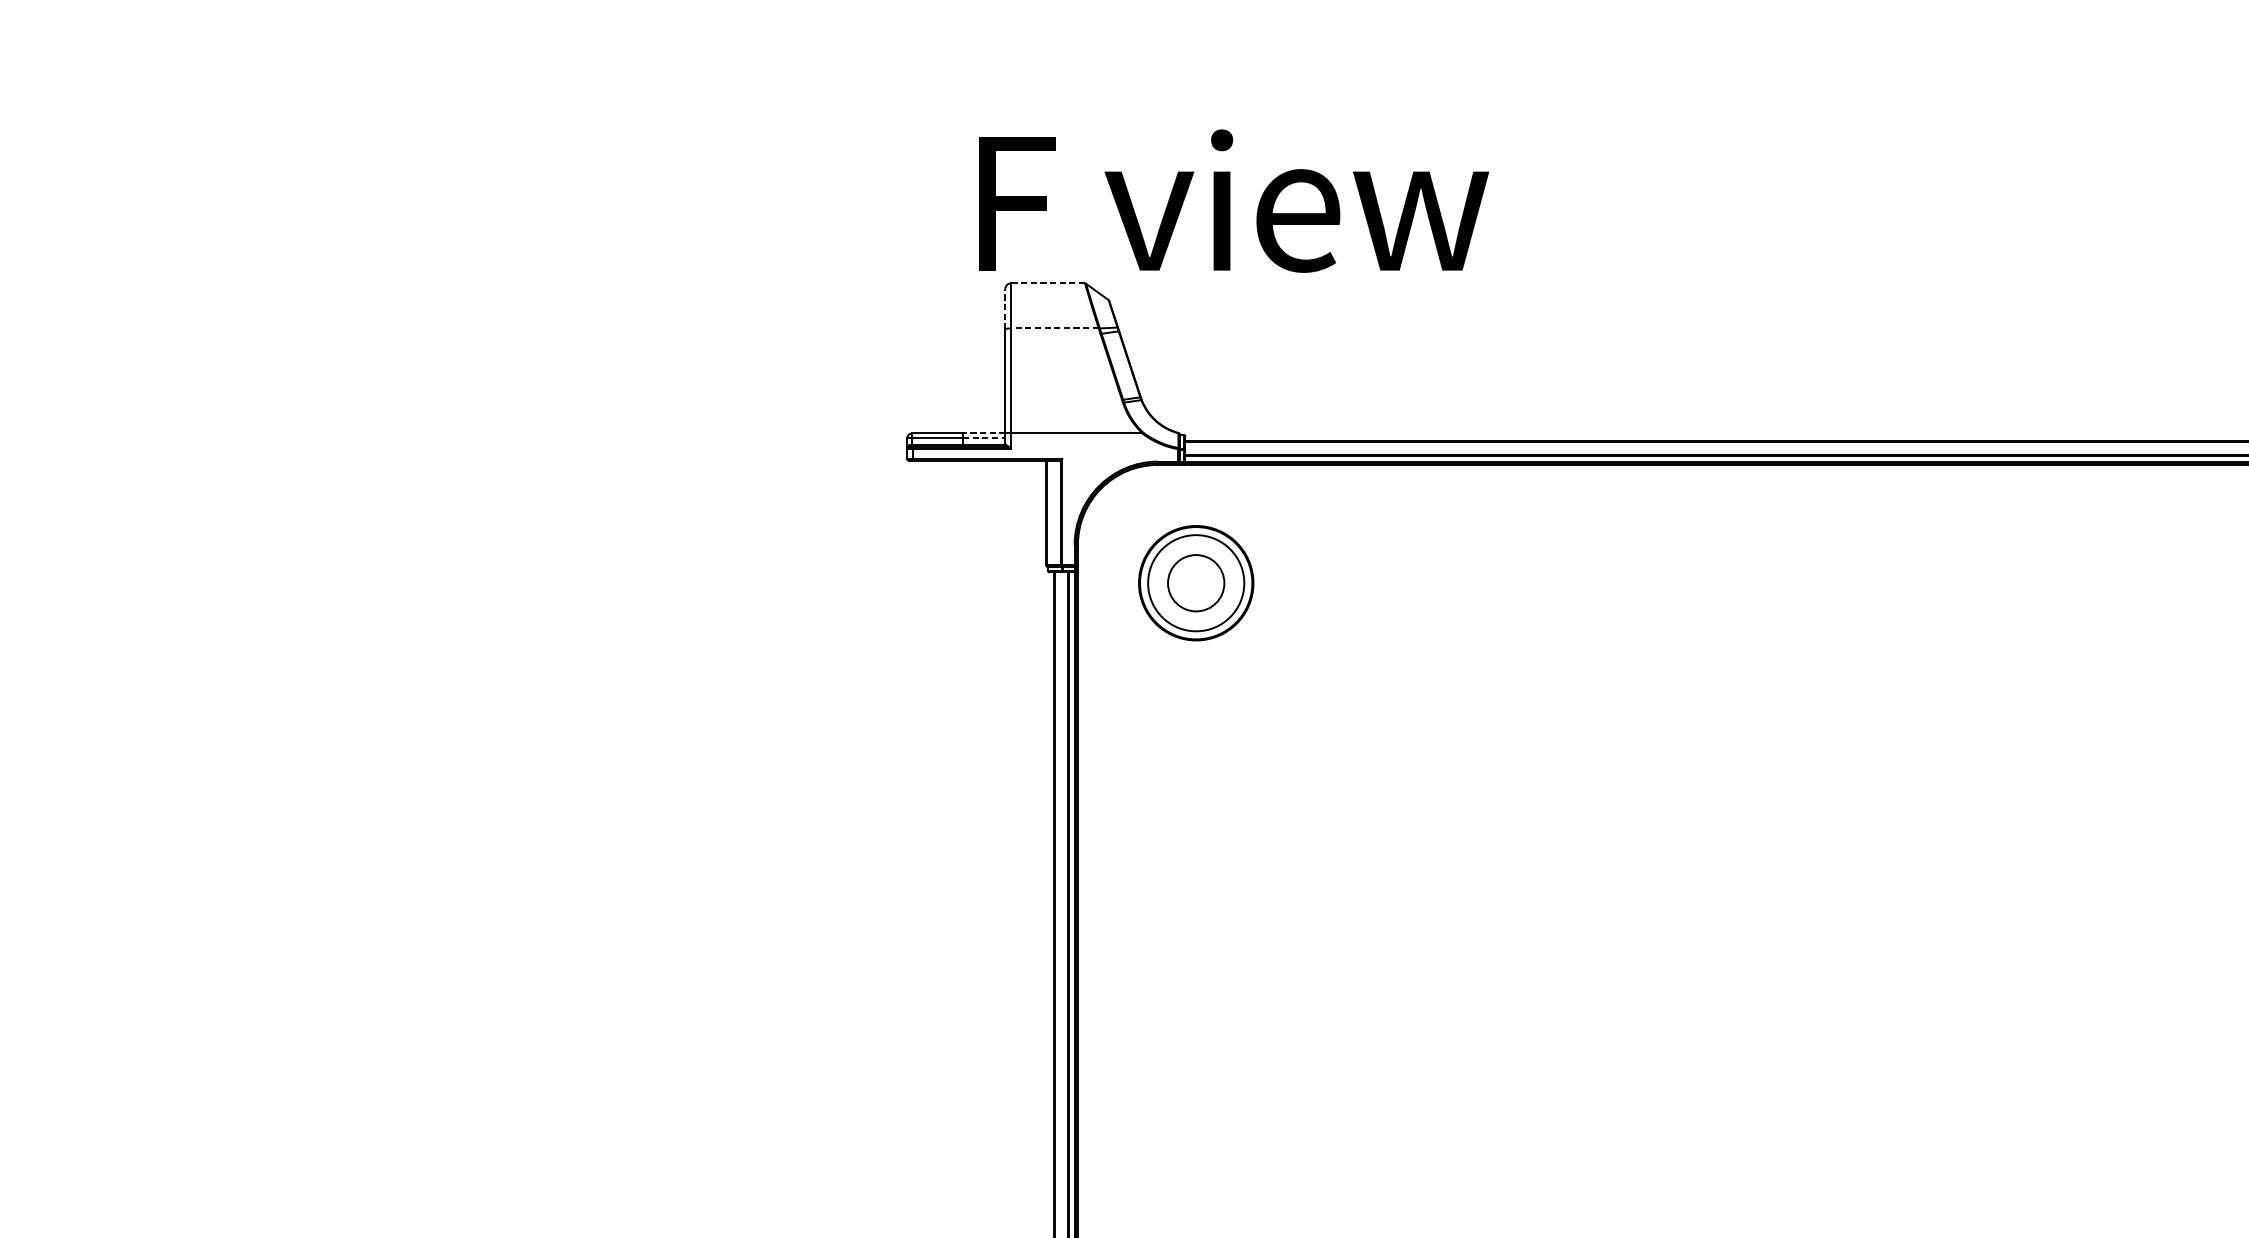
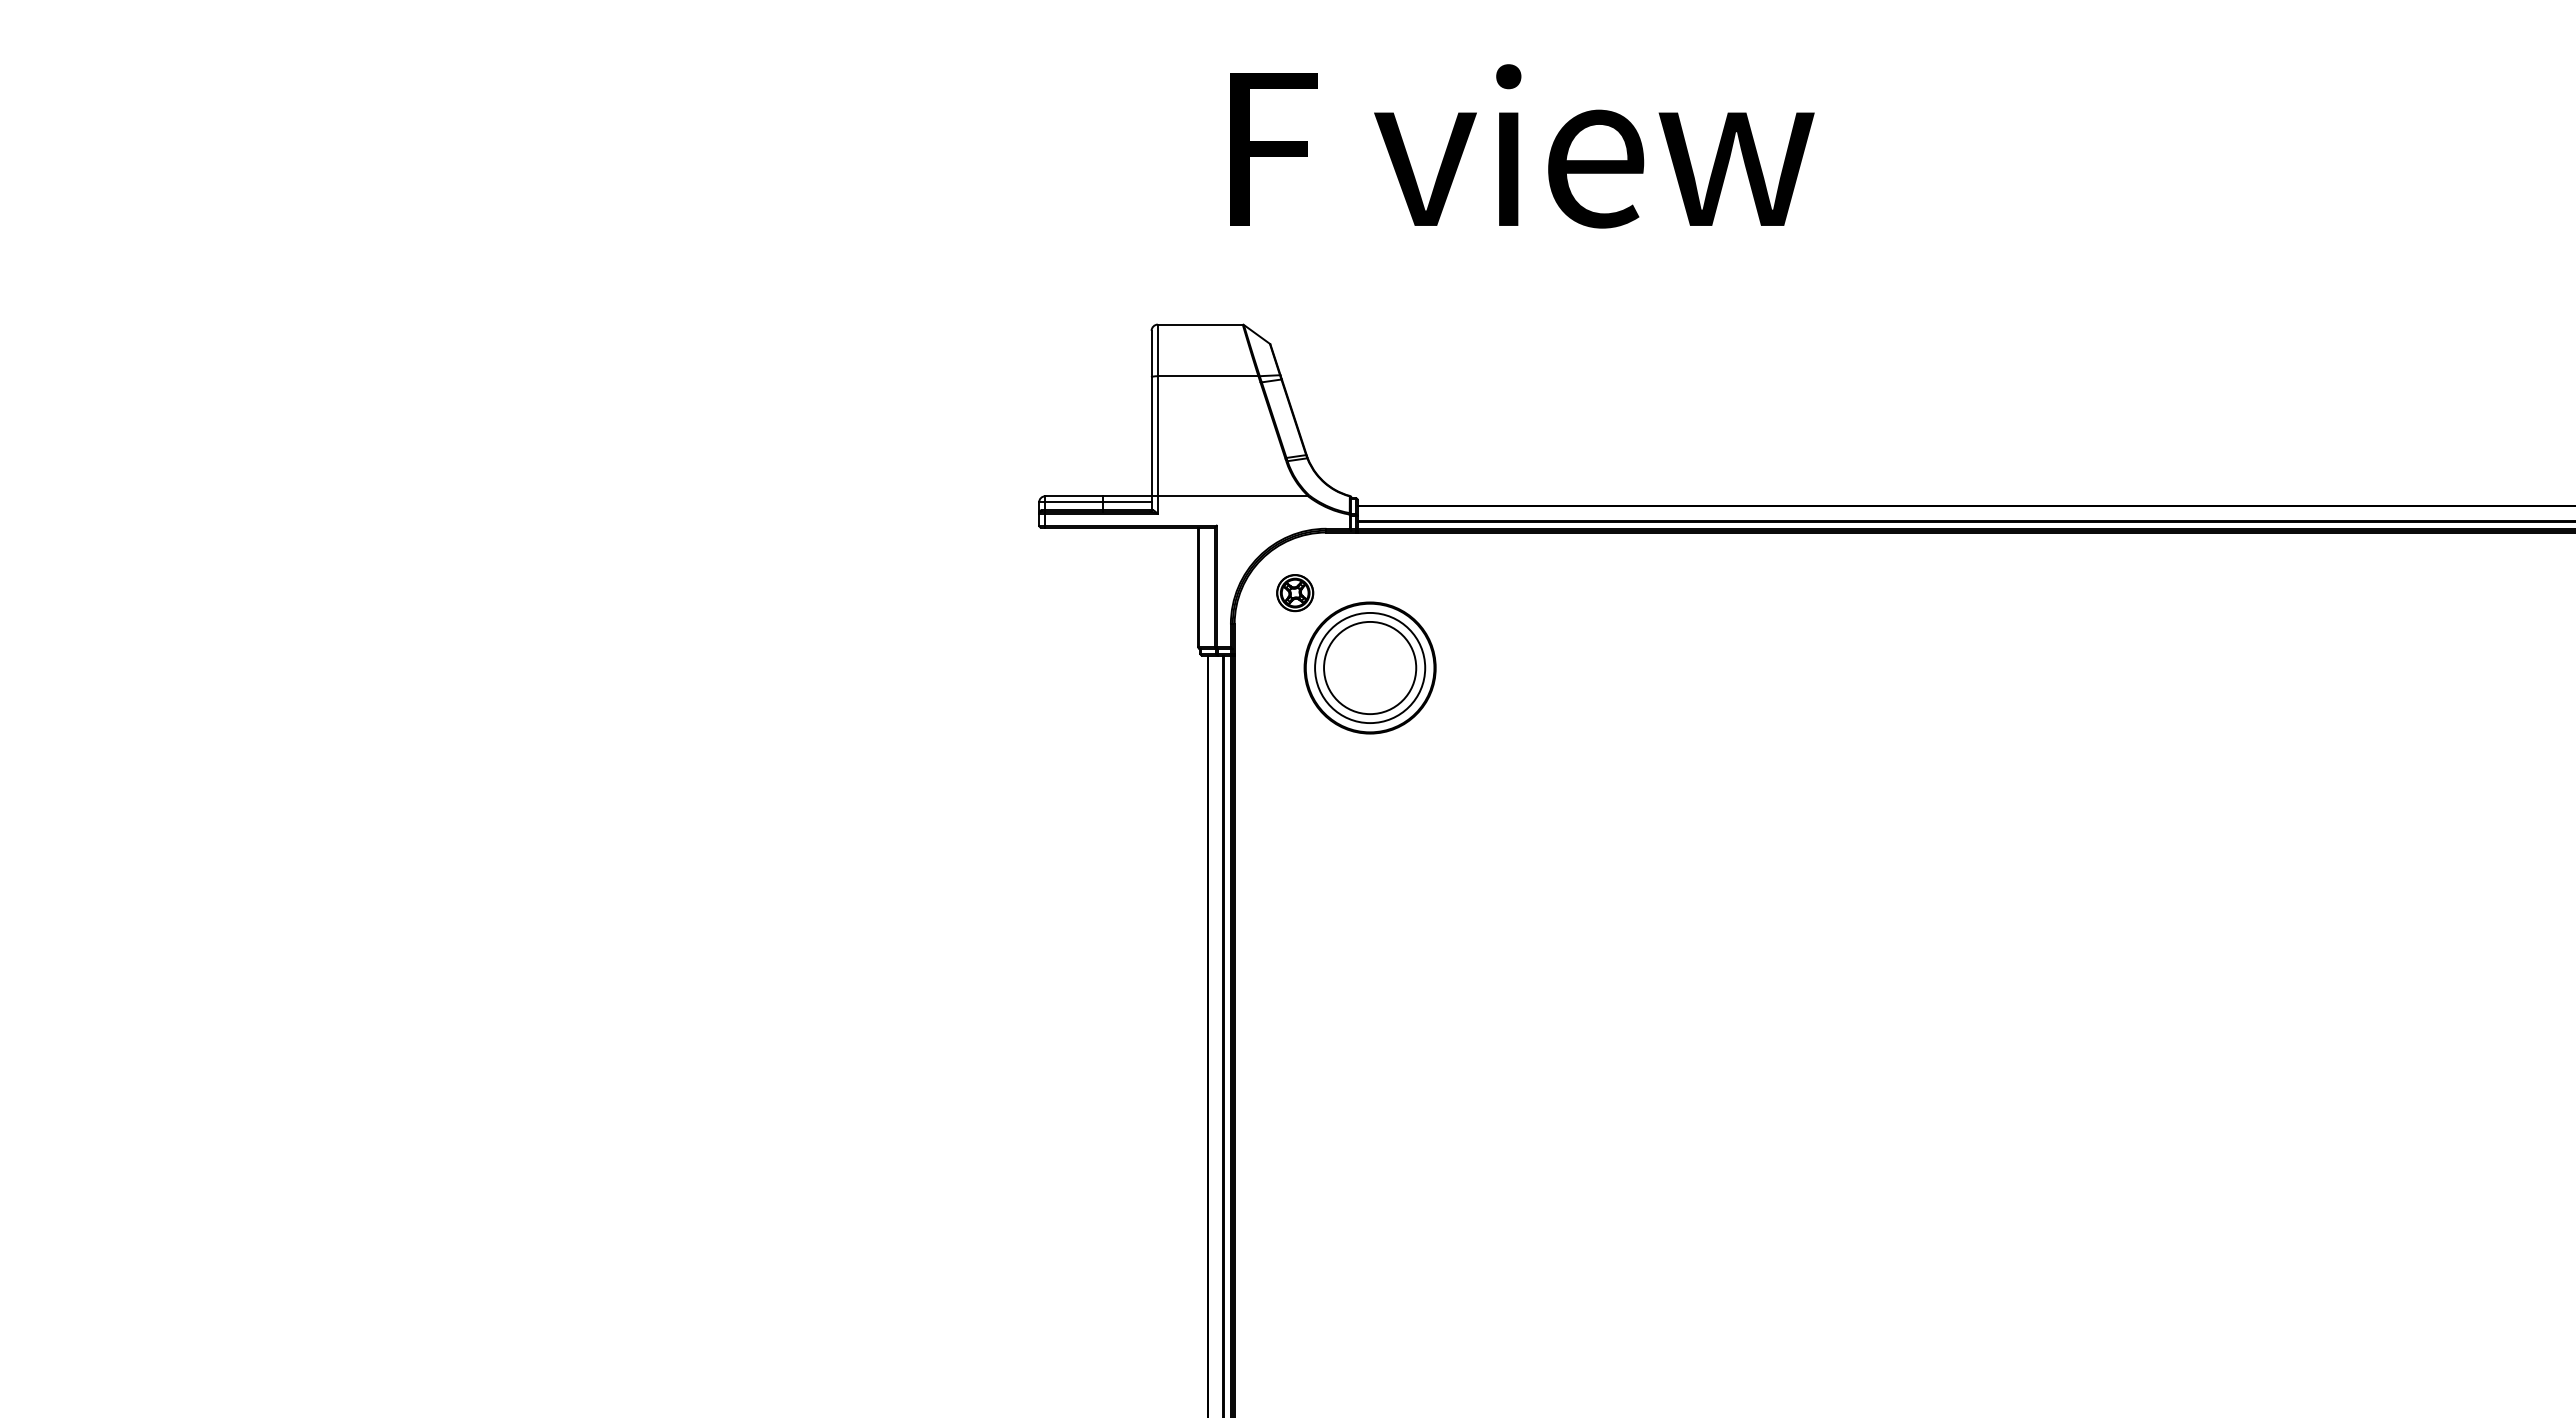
text: (1234, 201) -> (1522, 146), moved
line: (1047, 283) -> (1199, 324), dashed -> solid
line: (1005, 308) -> (1151, 353), dashed -> solid
line: (1054, 328) -> (1207, 376), dashed -> solid
line: (983, 433) -> (1126, 496), dashed -> solid
line: (984, 438) -> (1127, 502), dashed -> solid
part: (1131, 518) -> (1295, 593), added
circle: (1196, 582) -> (1370, 667), size x1.43

